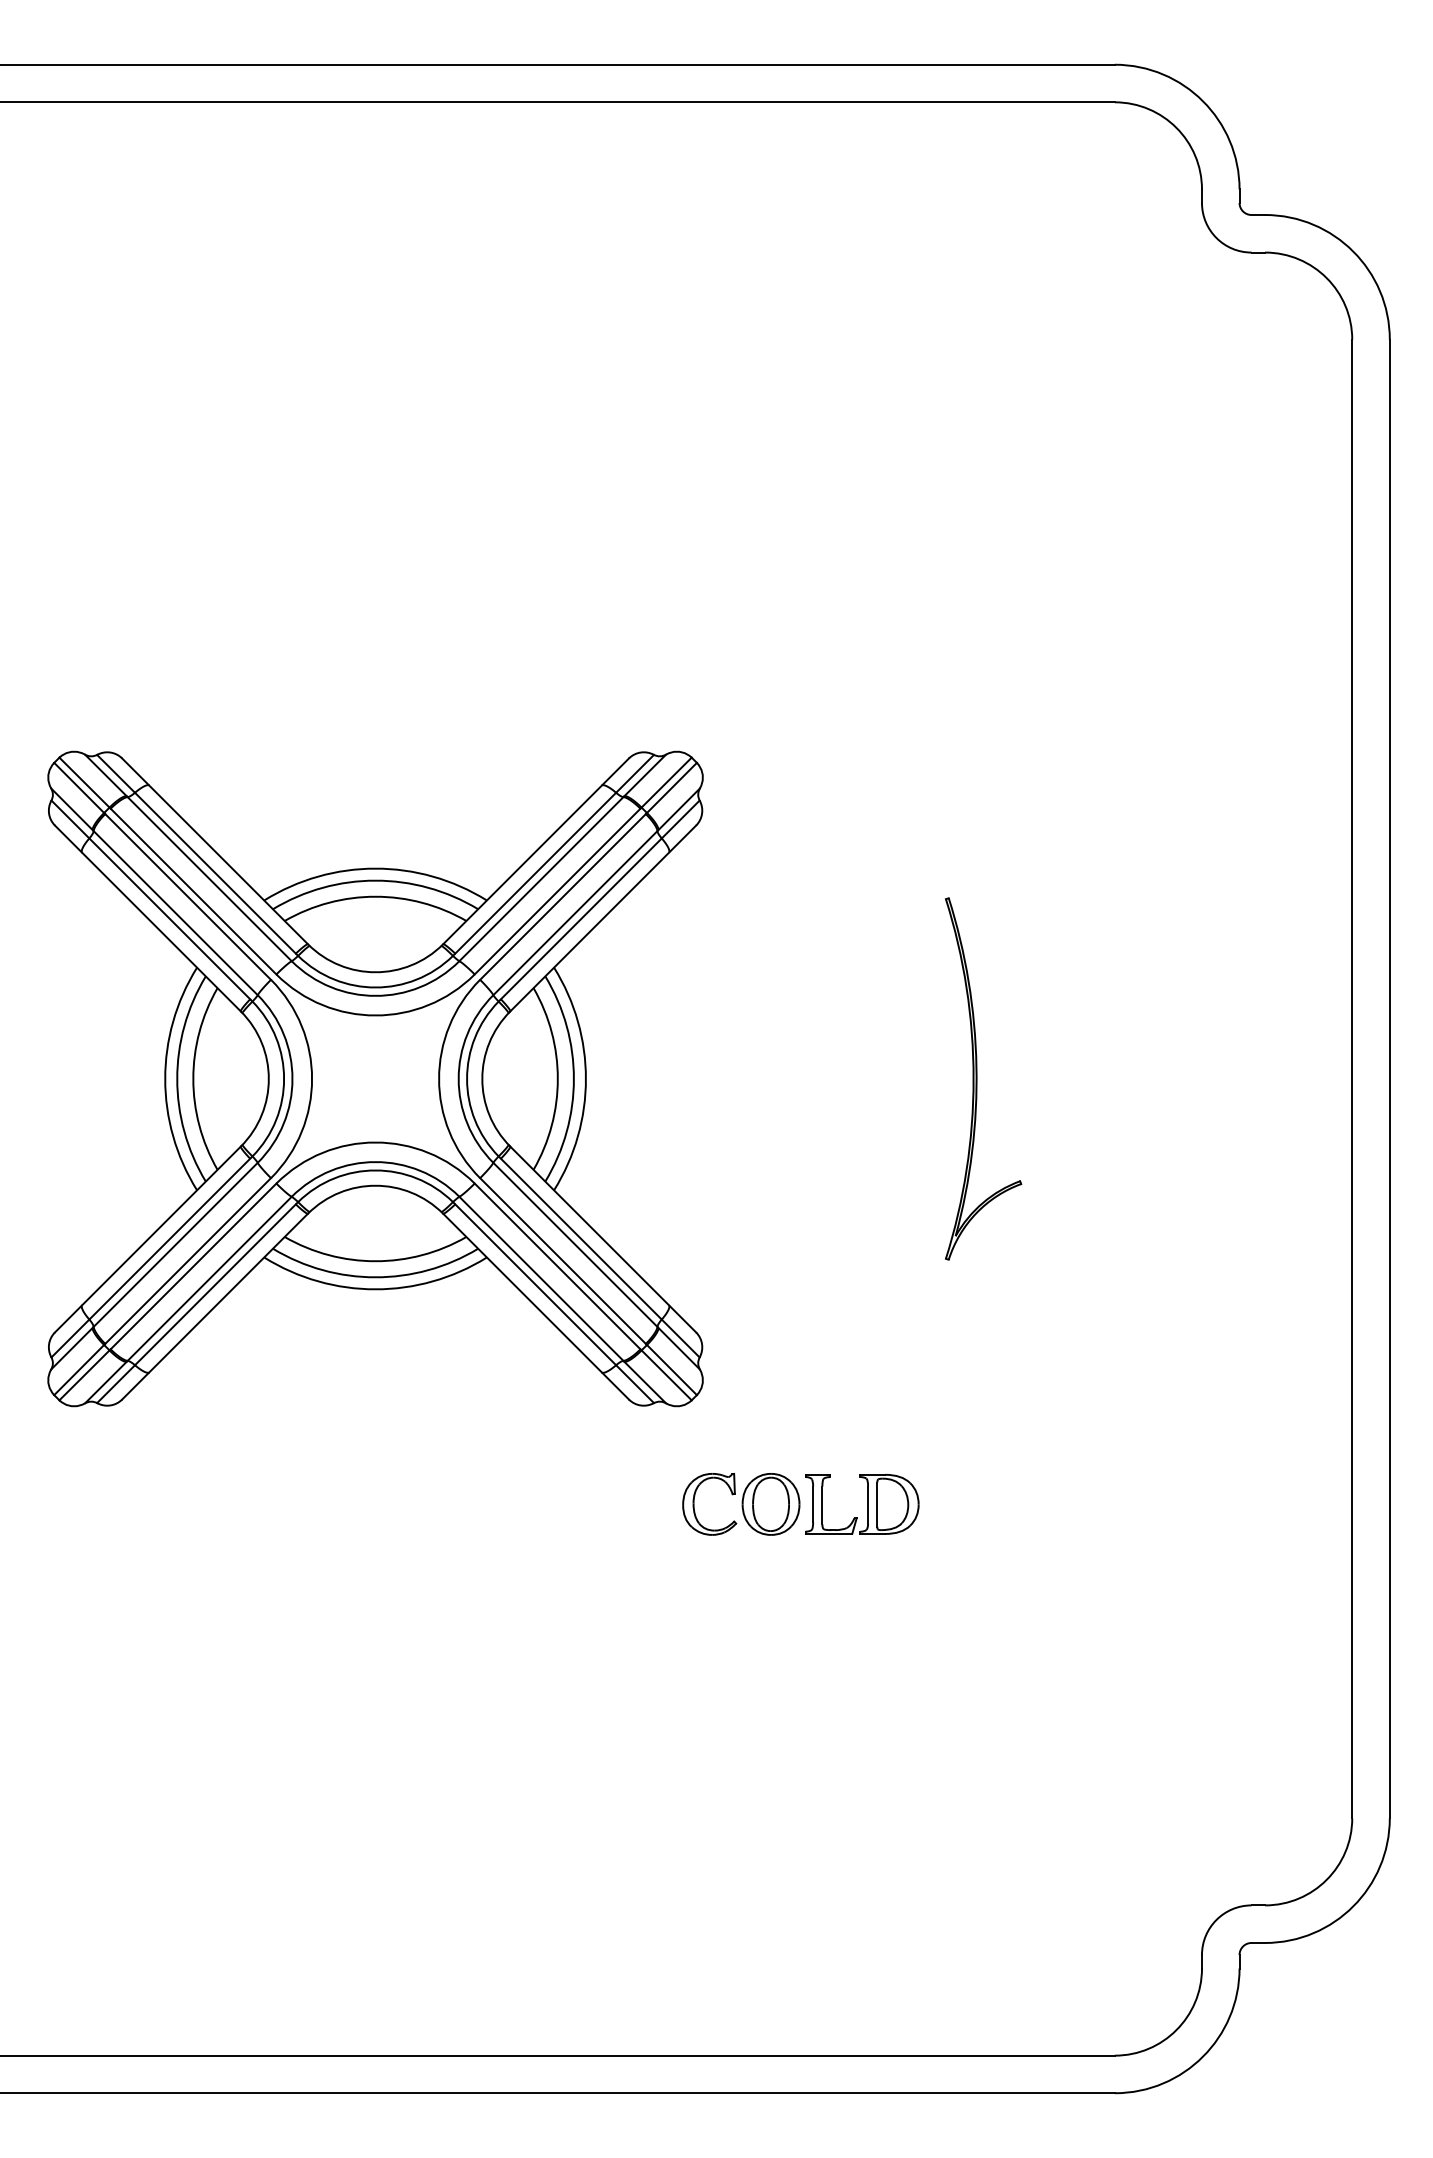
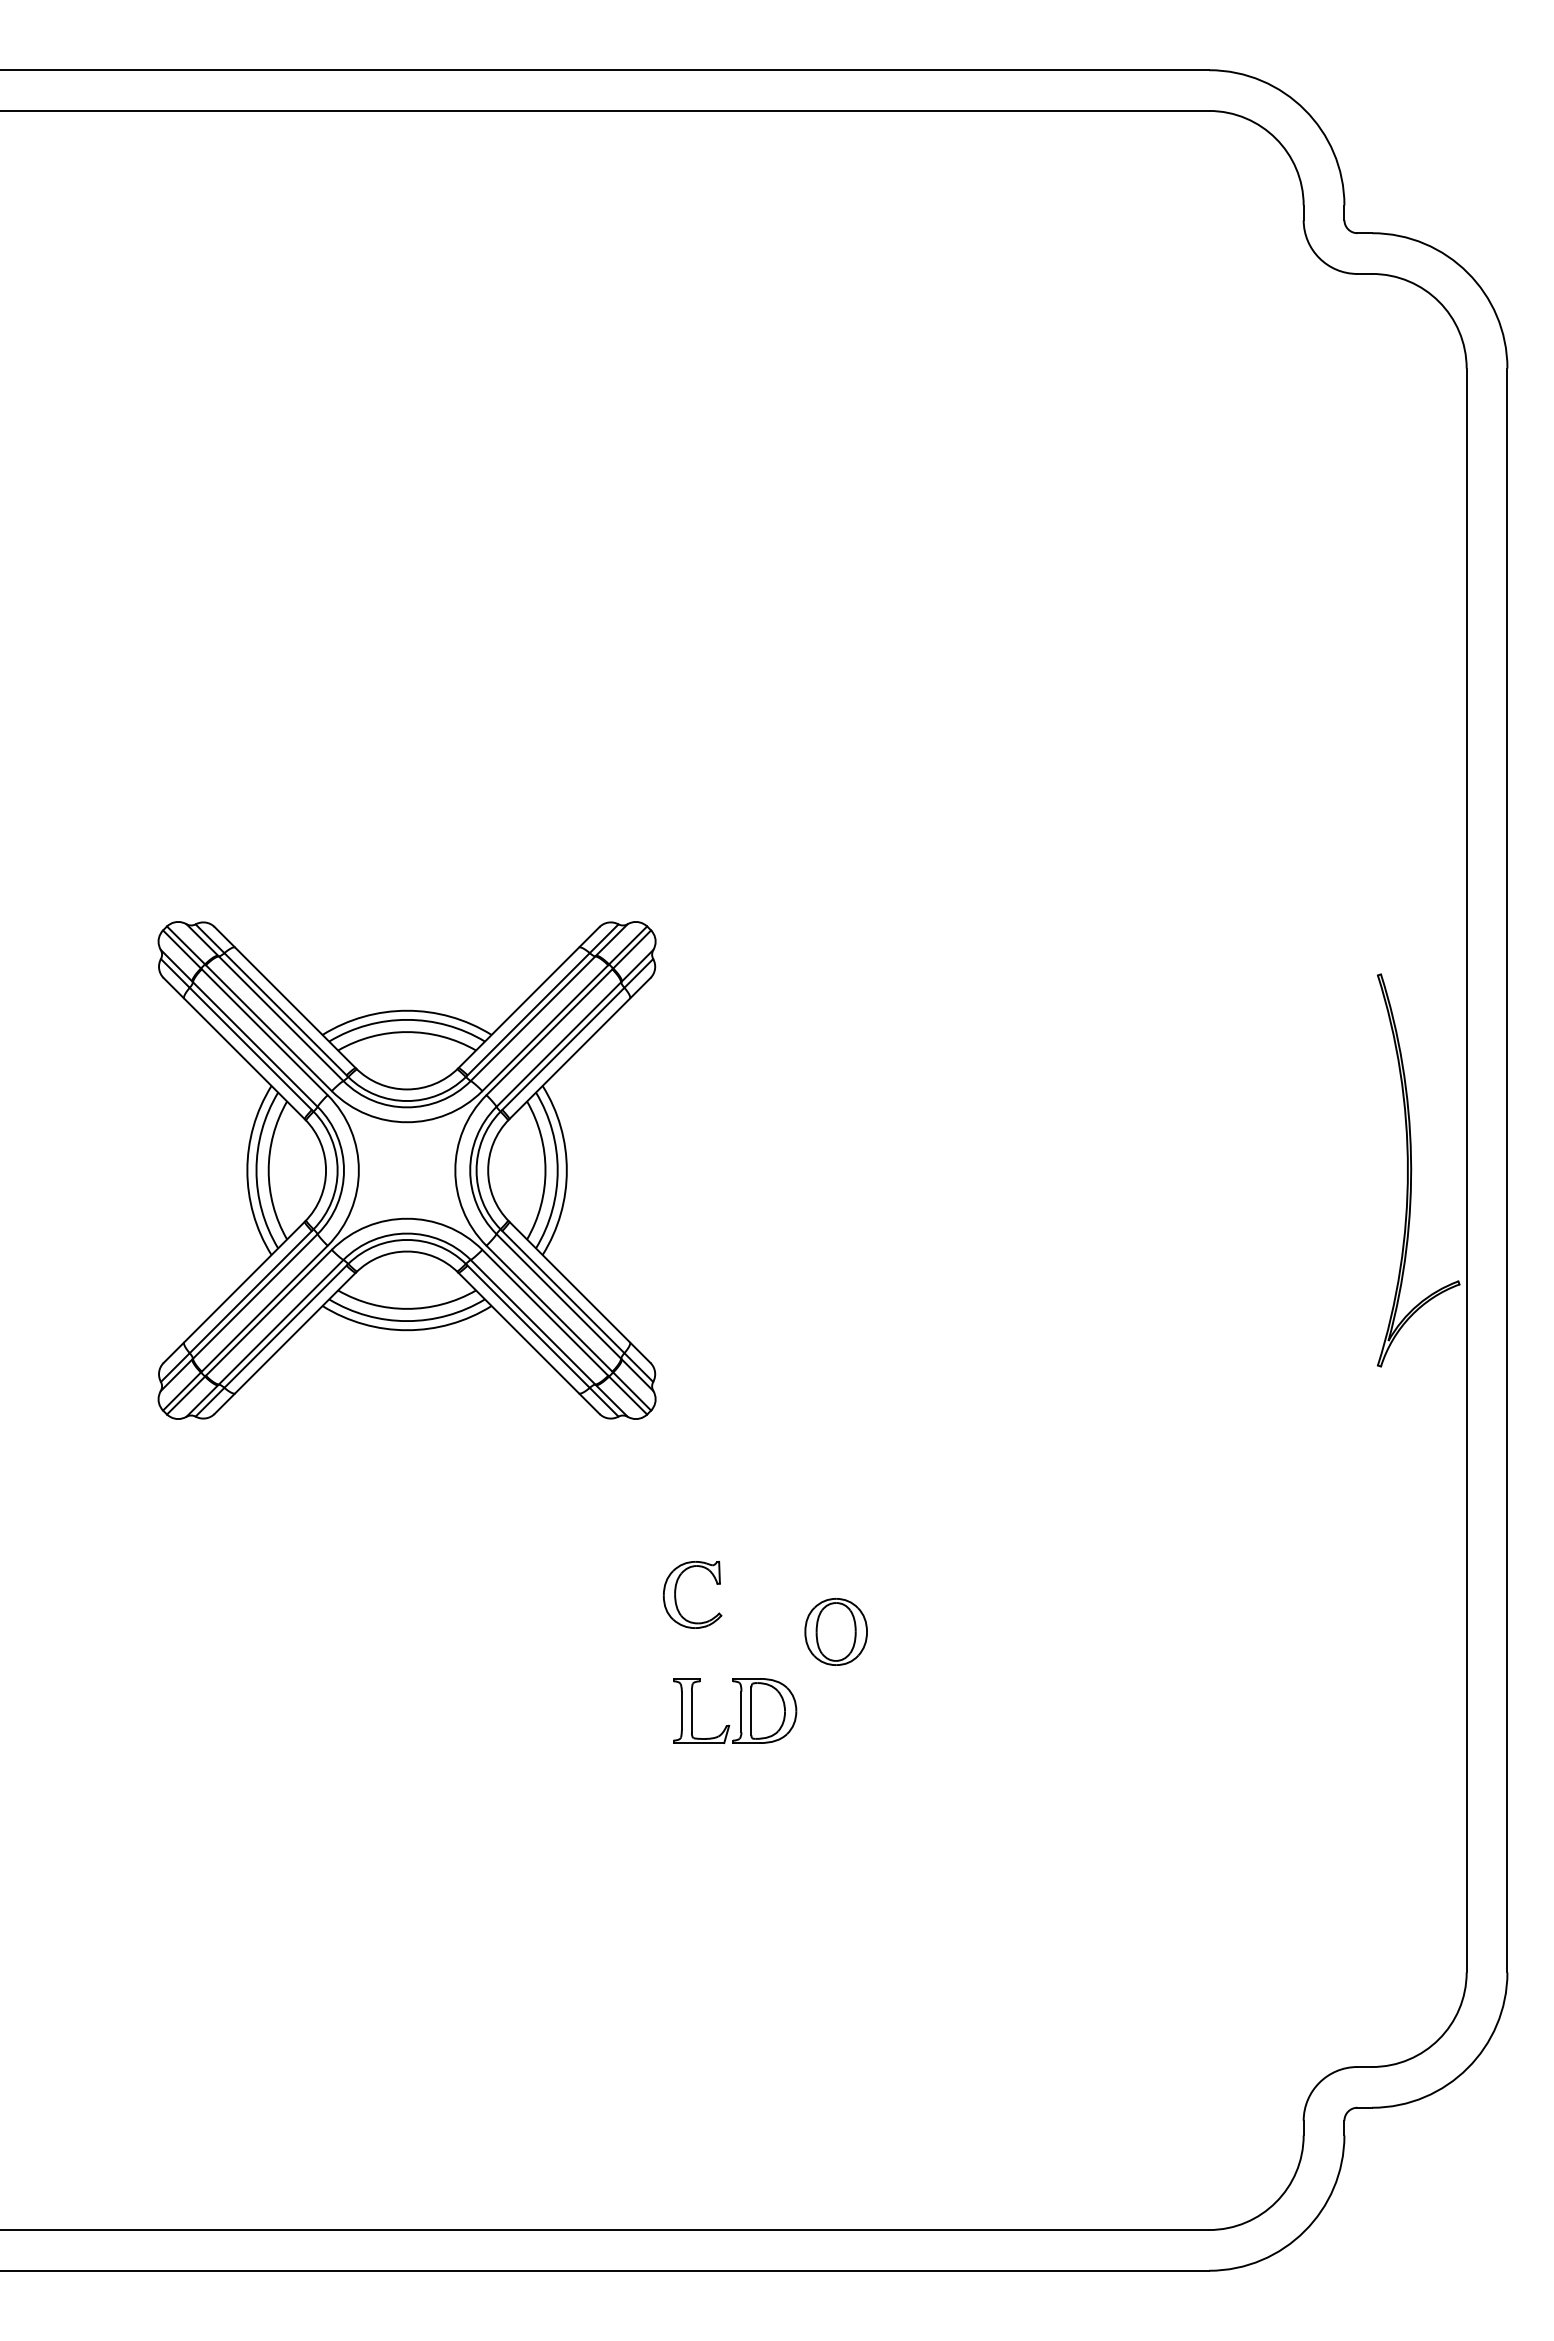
part: (374, 1079) -> (406, 1170), size x0.7
part: (983, 1079) -> (1418, 1170), moved
part: (694, 1501) -> (676, 1591), moved
part: (862, 1504) -> (735, 1711), moved

